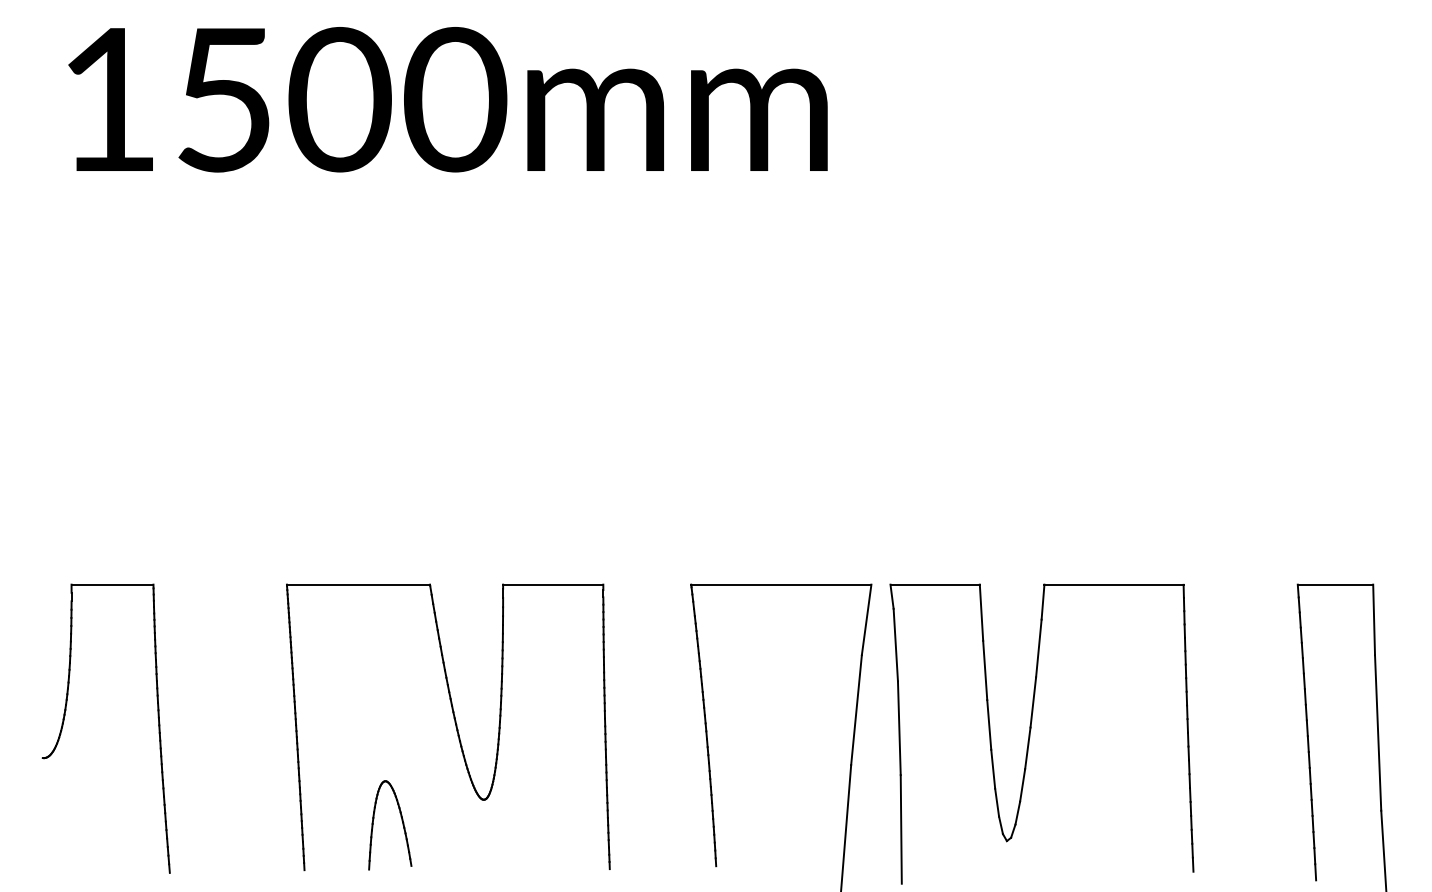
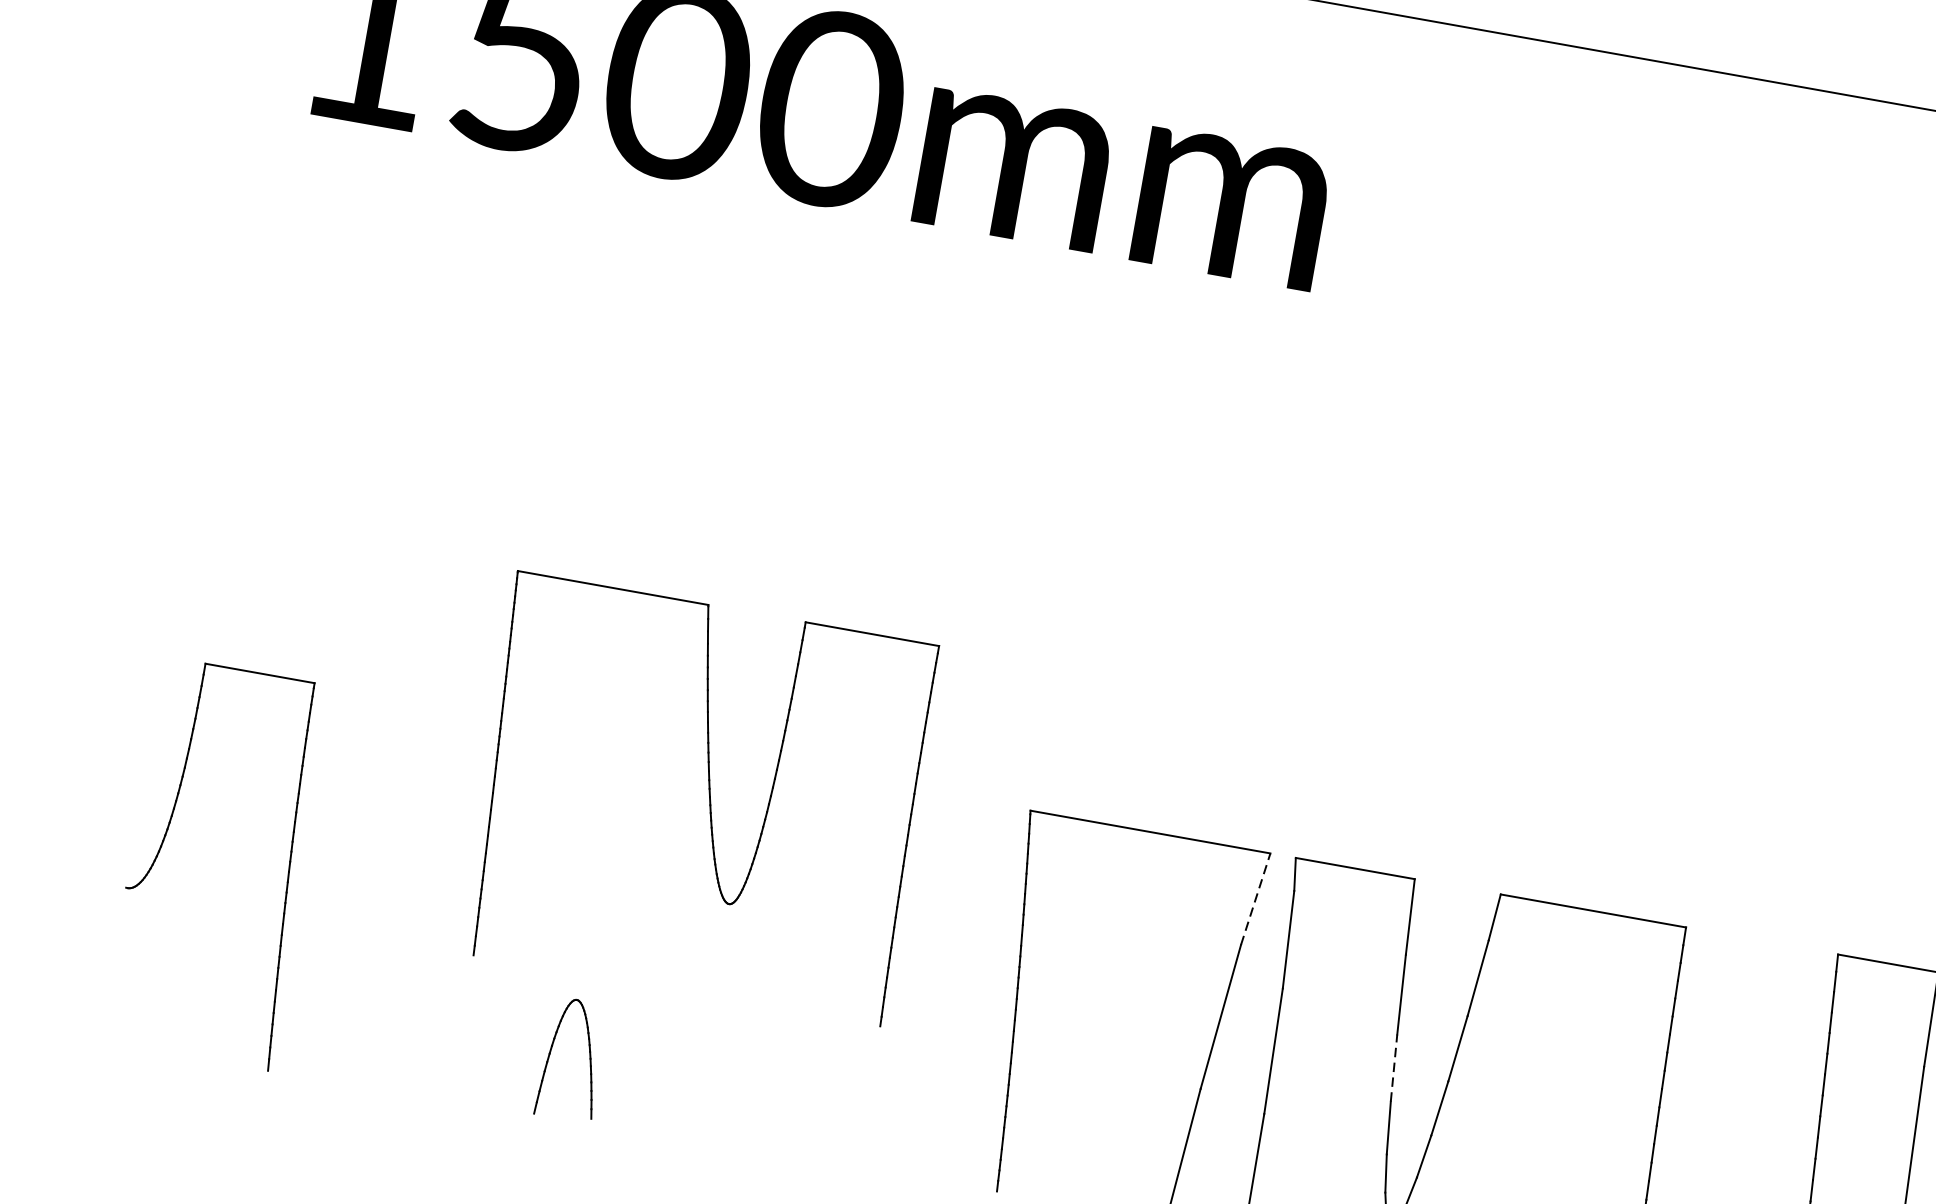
line: (866, 619) -> (1255, 898), solid -> dashed
line: (989, 724) -> (1394, 1067), solid -> dashed
part: (455, 727) -> (708, 801), moved

